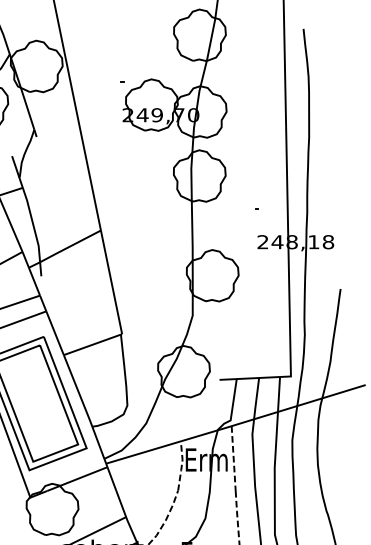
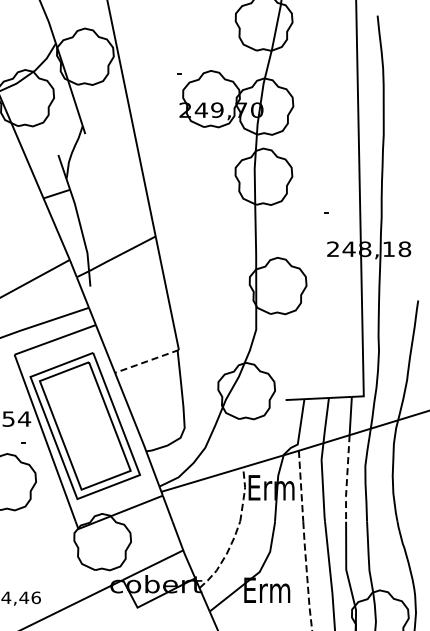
line: (93, 344) -> (147, 361), solid -> dashed
line: (276, 452) -> (347, 479), solid -> dashed

